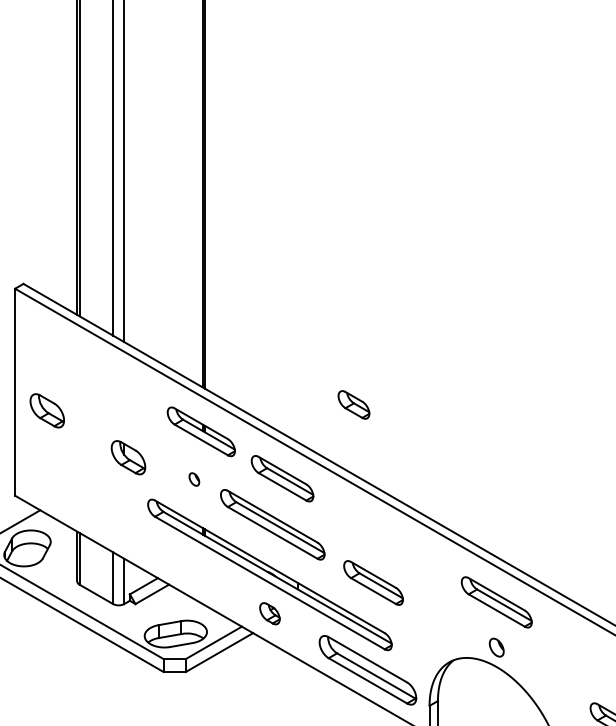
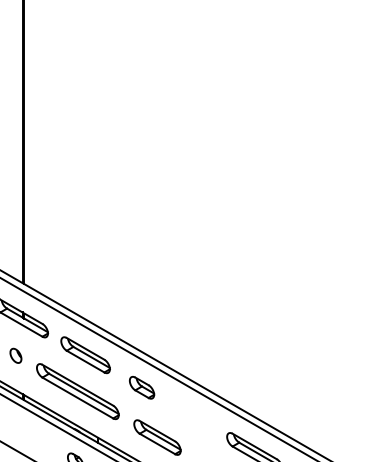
part: (353, 404) -> (141, 387), moved
part: (194, 479) -> (16, 355), size x1.43

